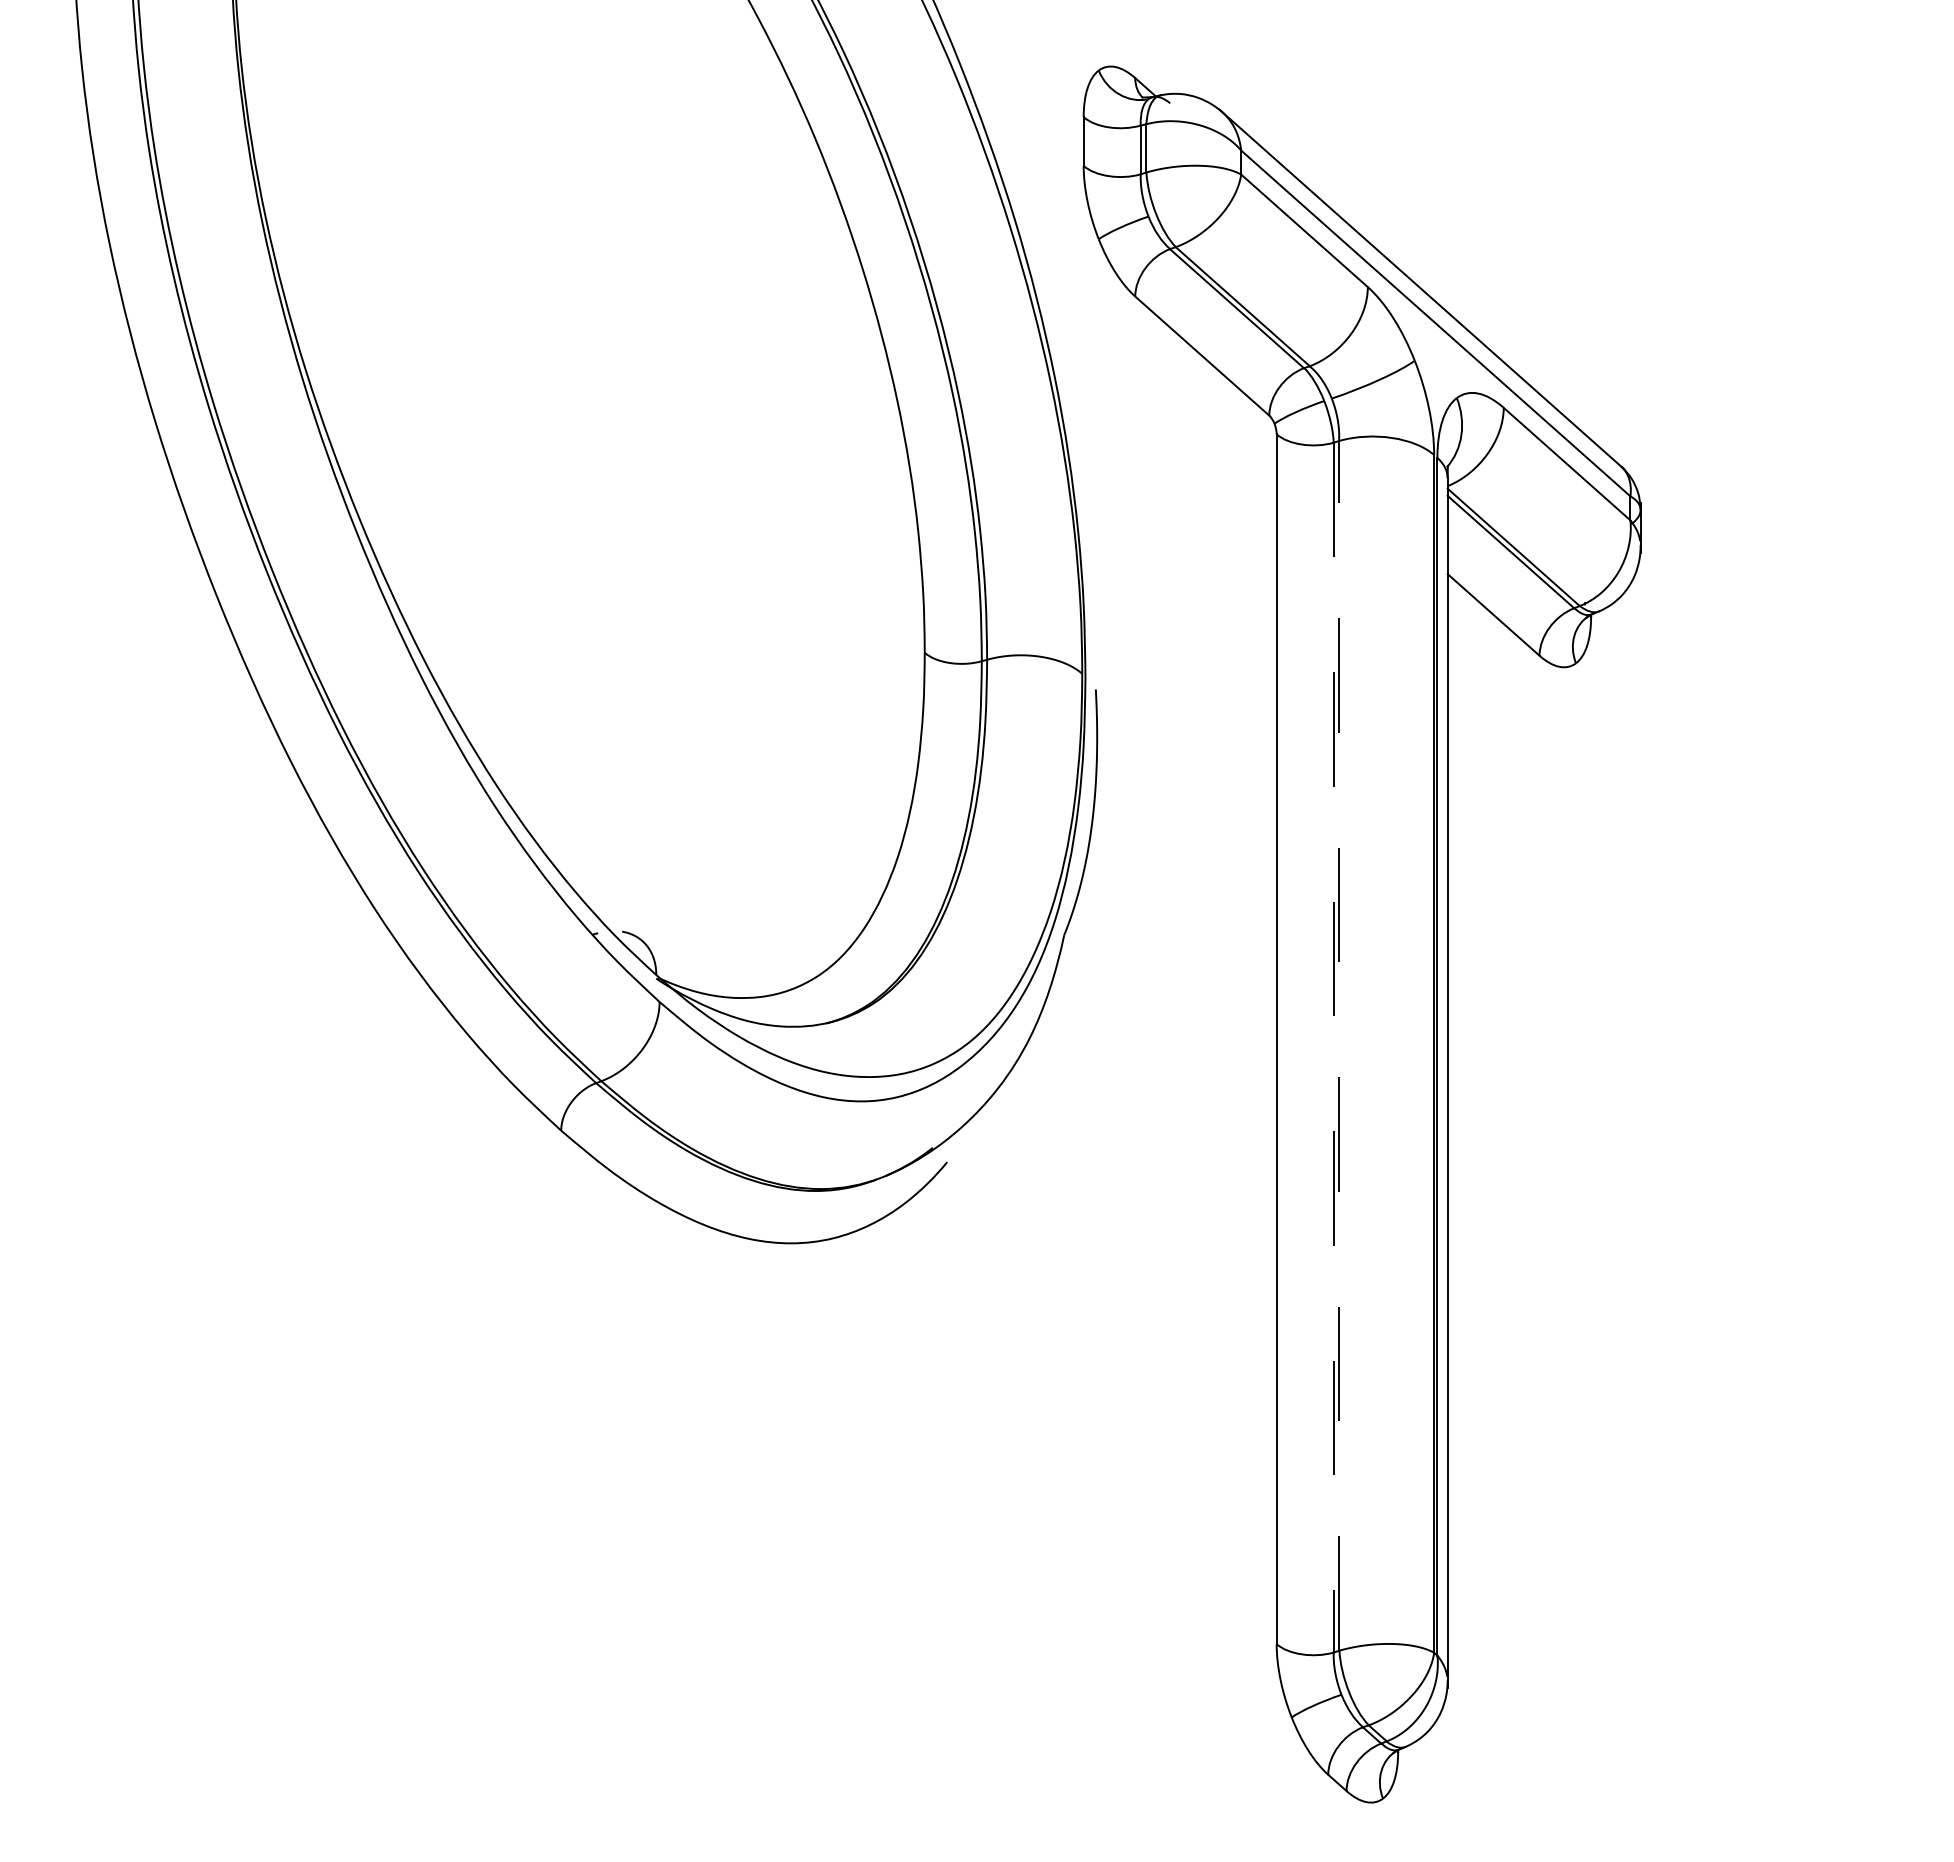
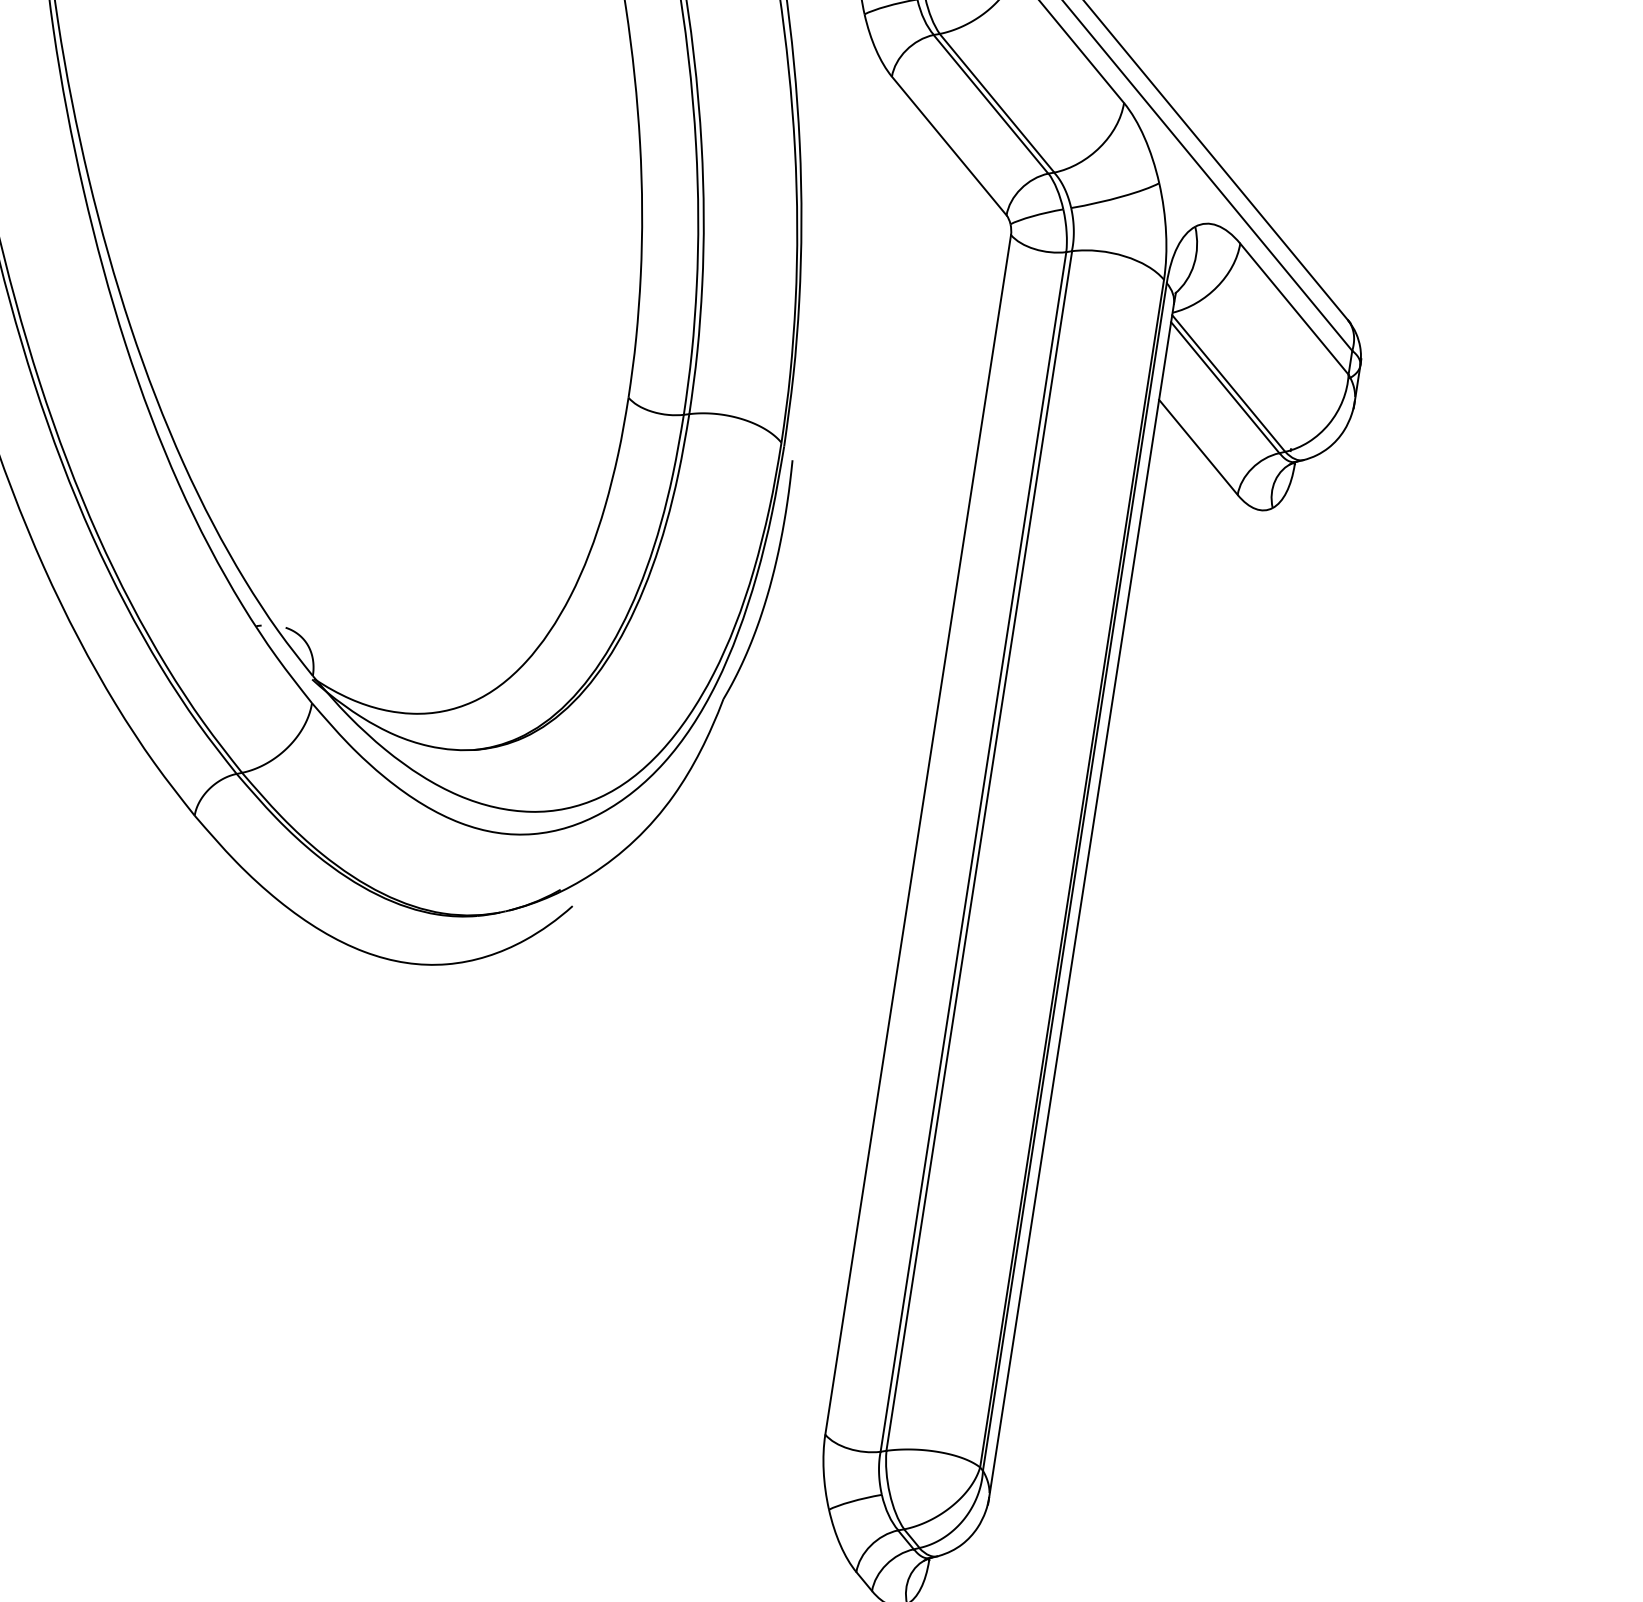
line: (1339, 1045) -> (979, 850), dashed -> solid
line: (1333, 1047) -> (973, 851), dashed -> solid

